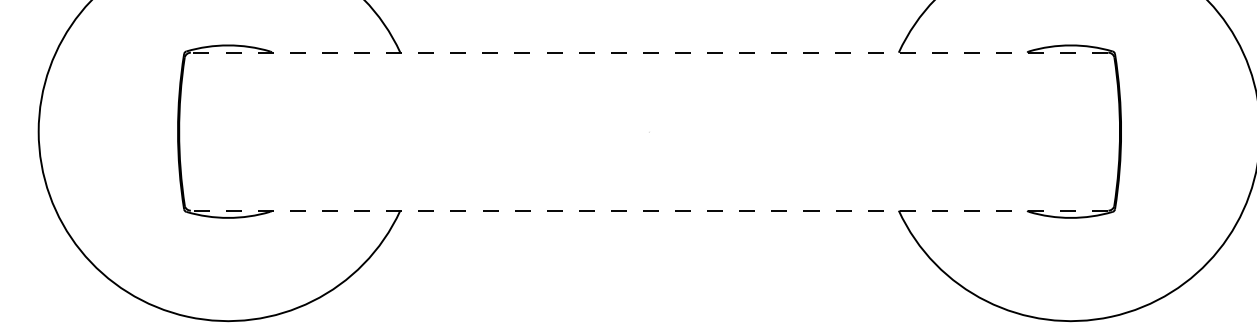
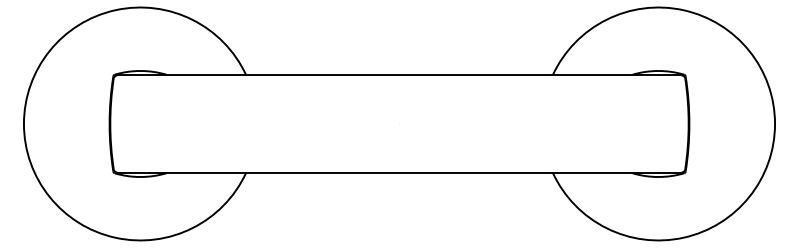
line: (649, 52) -> (399, 75), dashed -> solid
line: (649, 210) -> (399, 172), dashed -> solid

